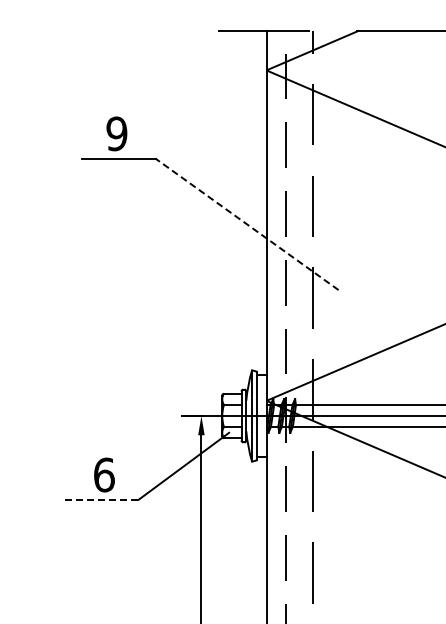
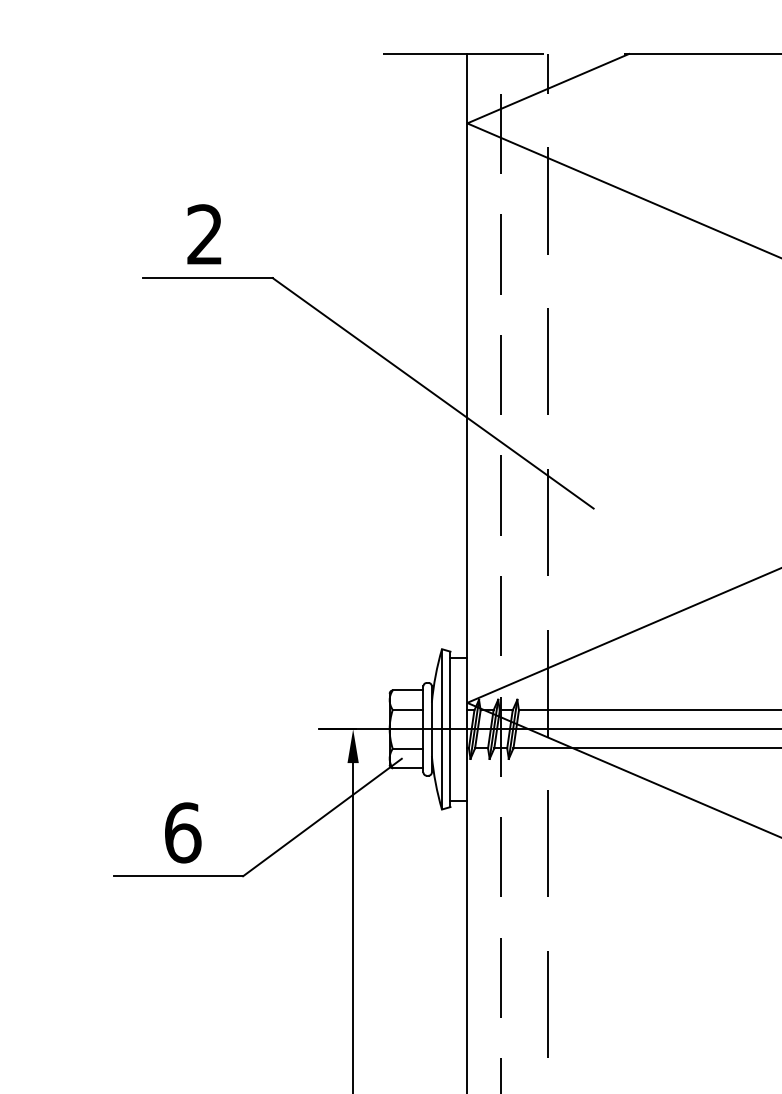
text: (116, 133) -> (204, 234), 9 -> 2
line: (247, 224) -> (433, 393), dashed -> solid
line: (101, 499) -> (177, 875), dashed -> solid

